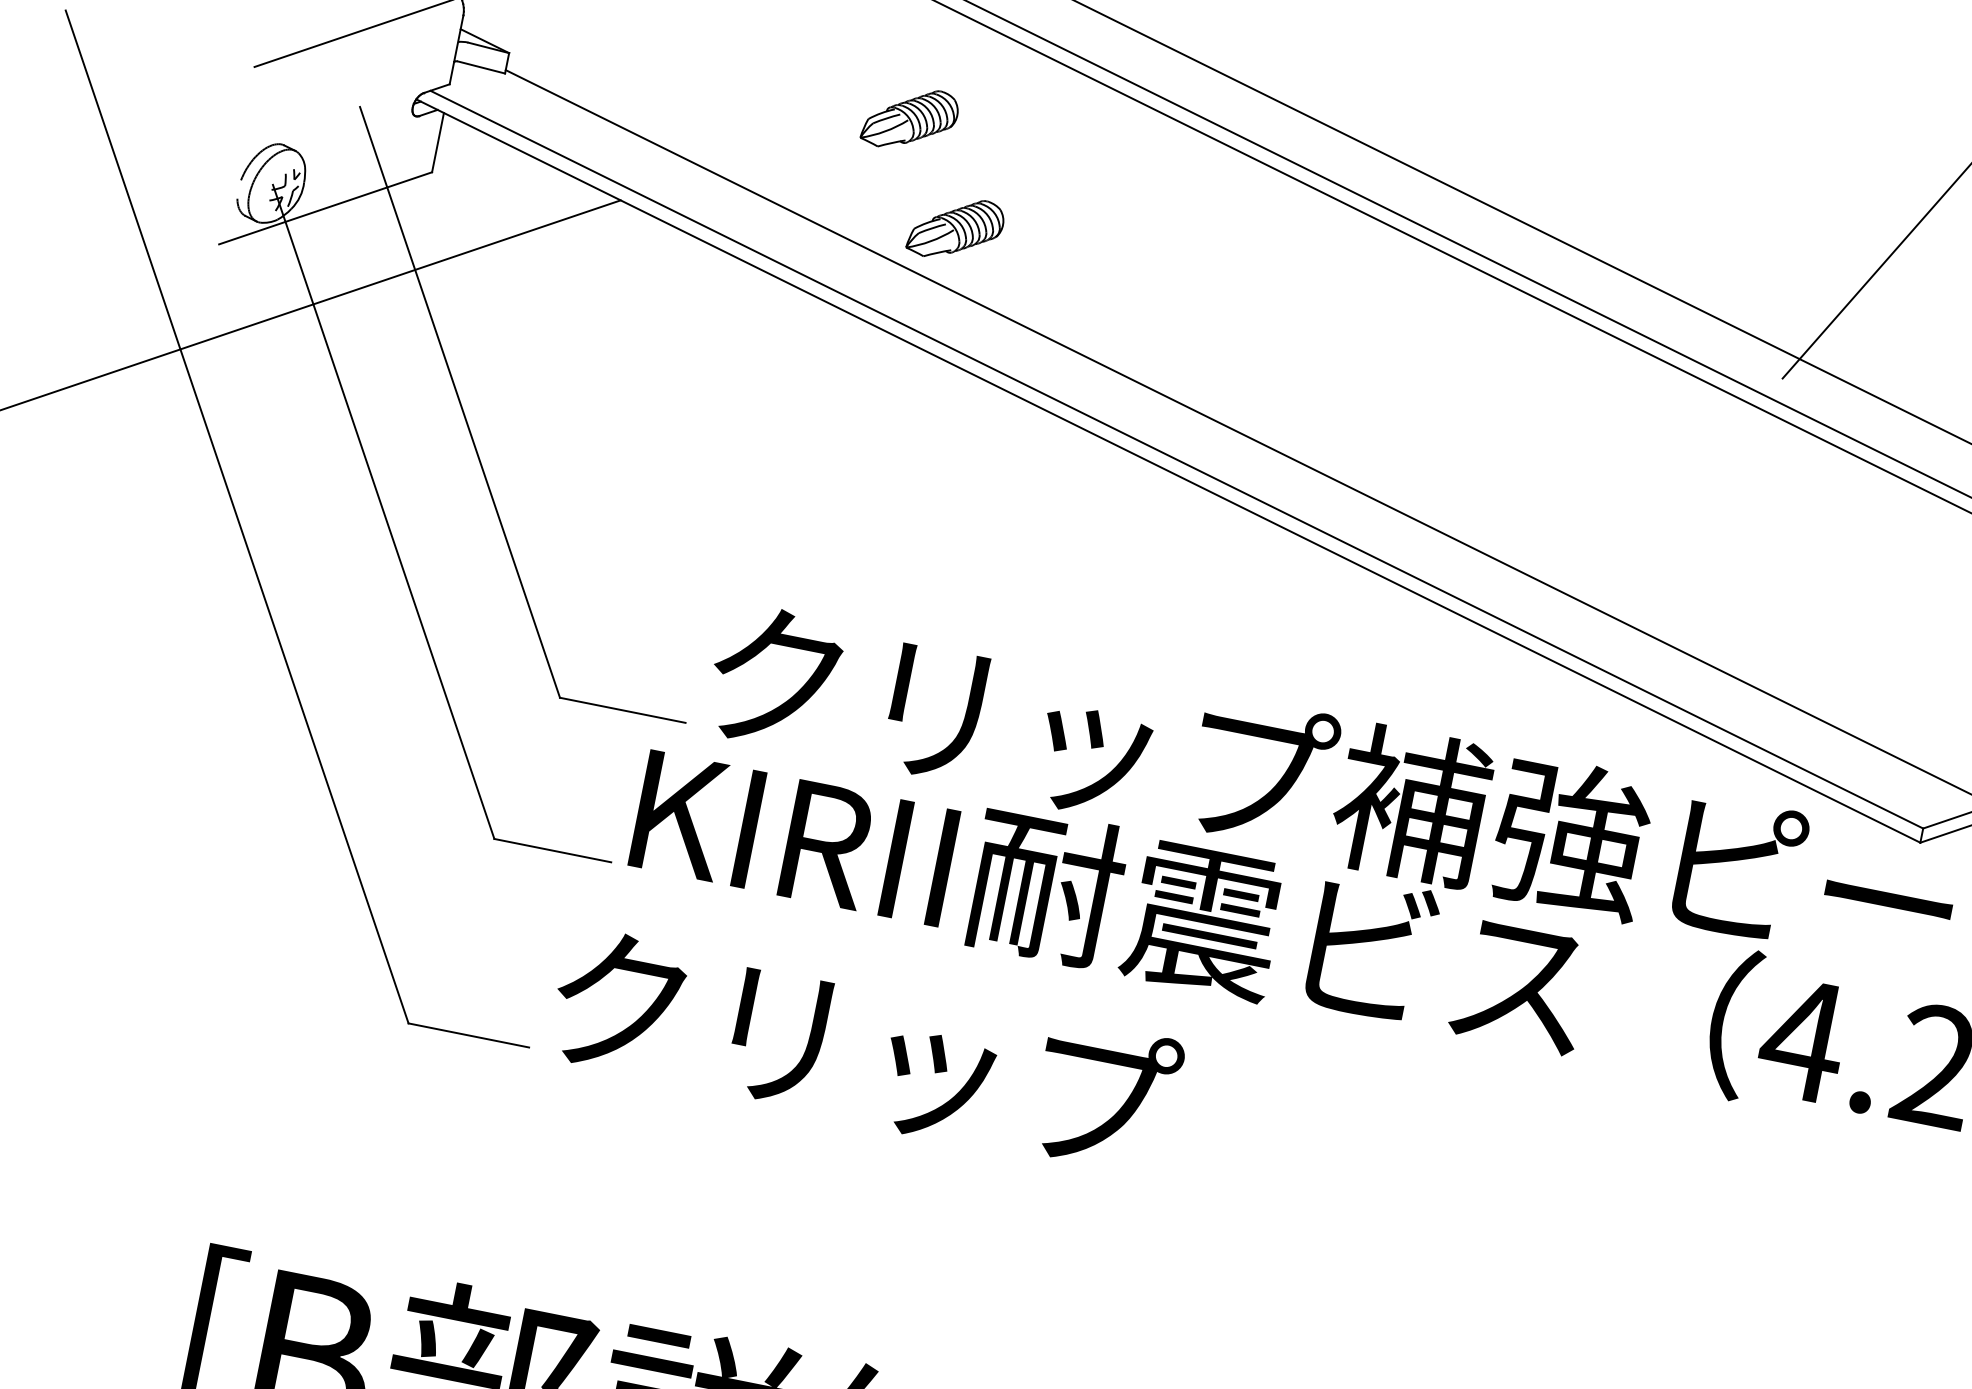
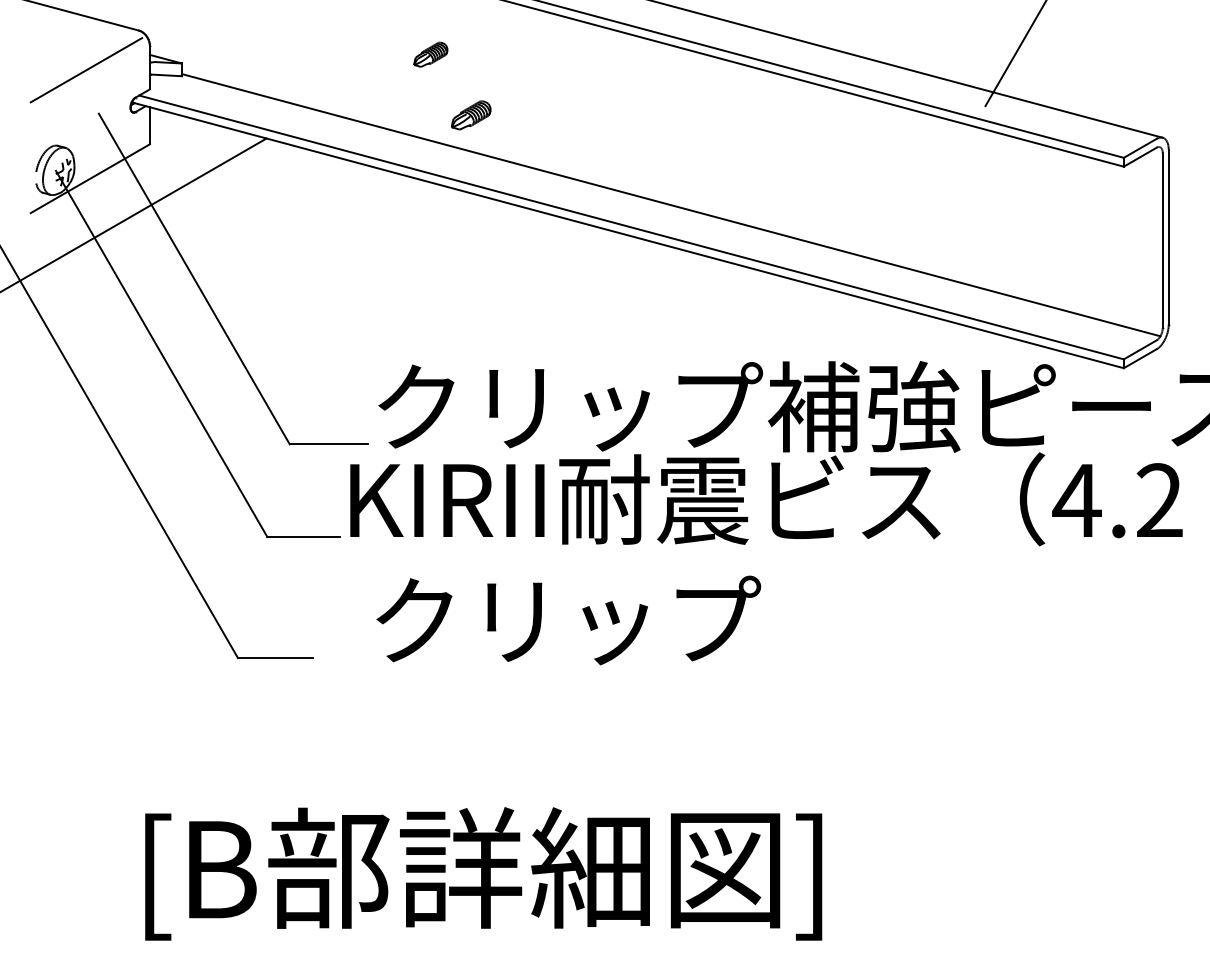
part: (910, 118) -> (430, 54), size x0.6
part: (954, 228) -> (470, 115), size x0.7
text: (865, 1052) -> (568, 620), moved

